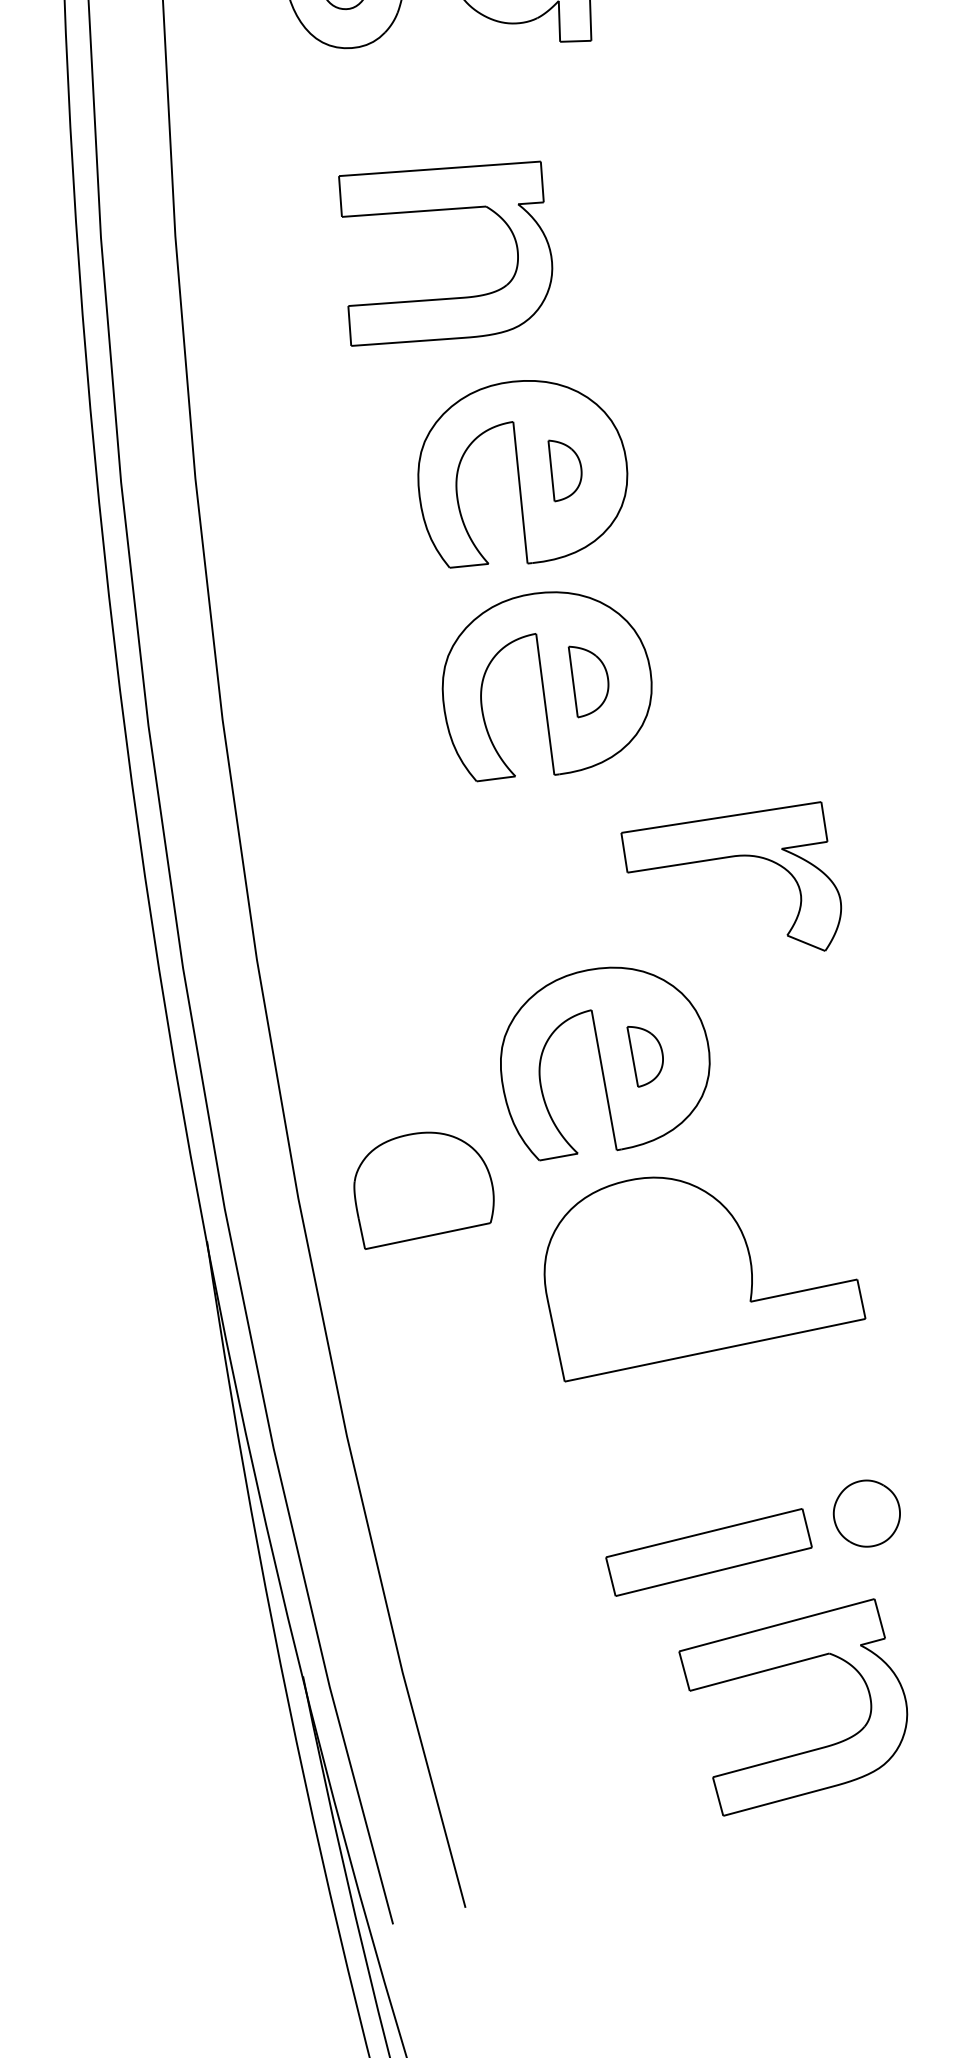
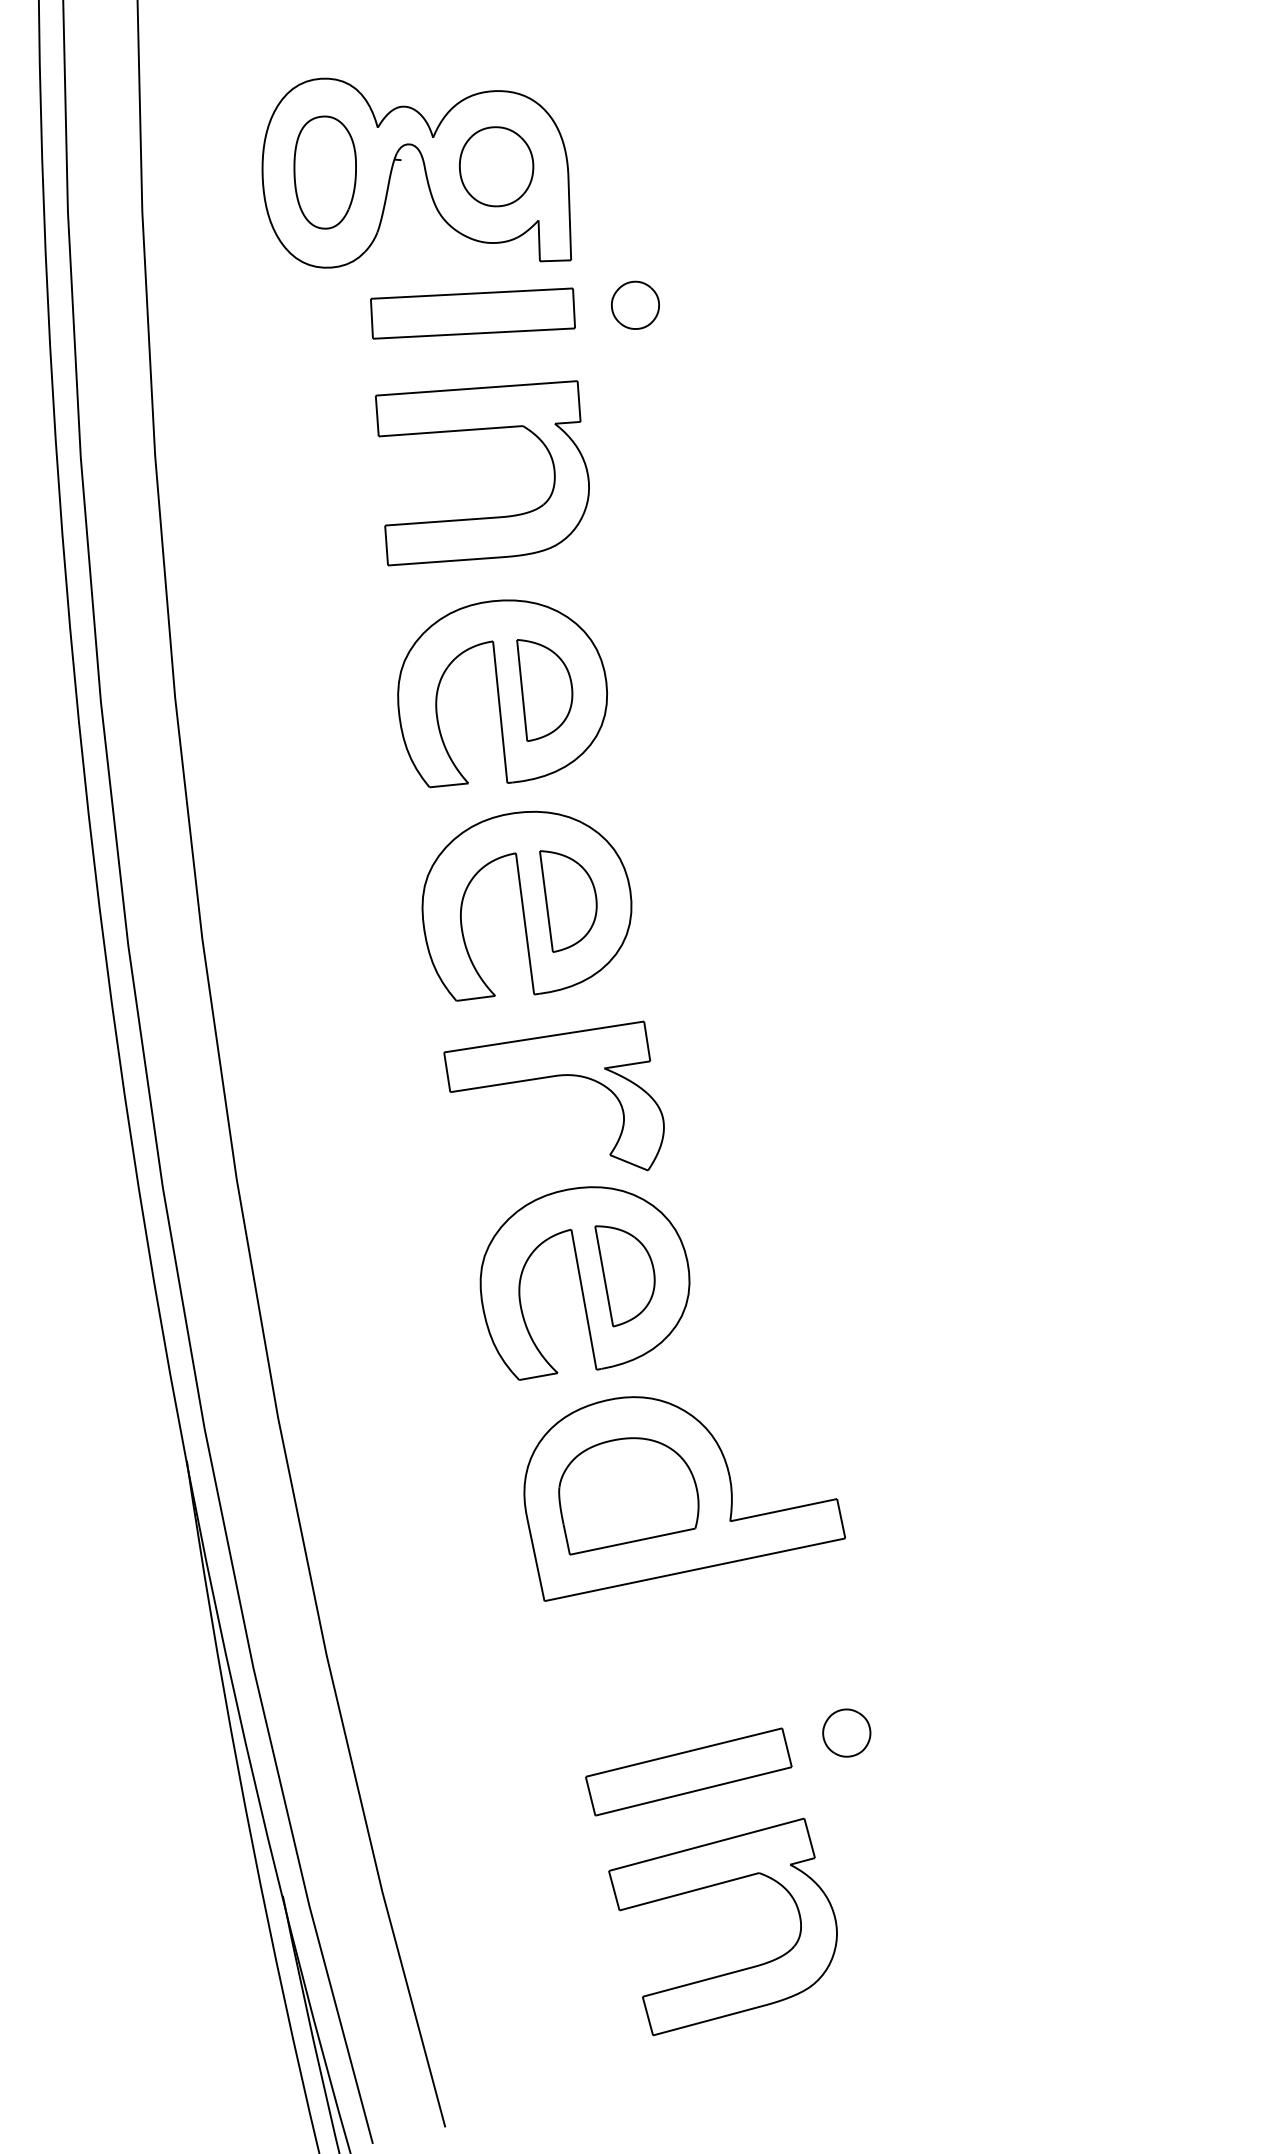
part: (655, 84) -> (635, 304), added
part: (492, 93) -> (472, 313), added
part: (442, 210) -> (479, 430), moved
part: (564, 470) -> (544, 690), size x1.67
part: (588, 681) -> (568, 901), size x1.43
part: (730, 857) -> (553, 1077), moved
part: (644, 1056) -> (624, 1276), size x1.67
part: (423, 1190) -> (628, 1496), moved
part: (866, 1512) -> (846, 1732), size x0.71
part: (783, 1666) -> (713, 1886), moved

